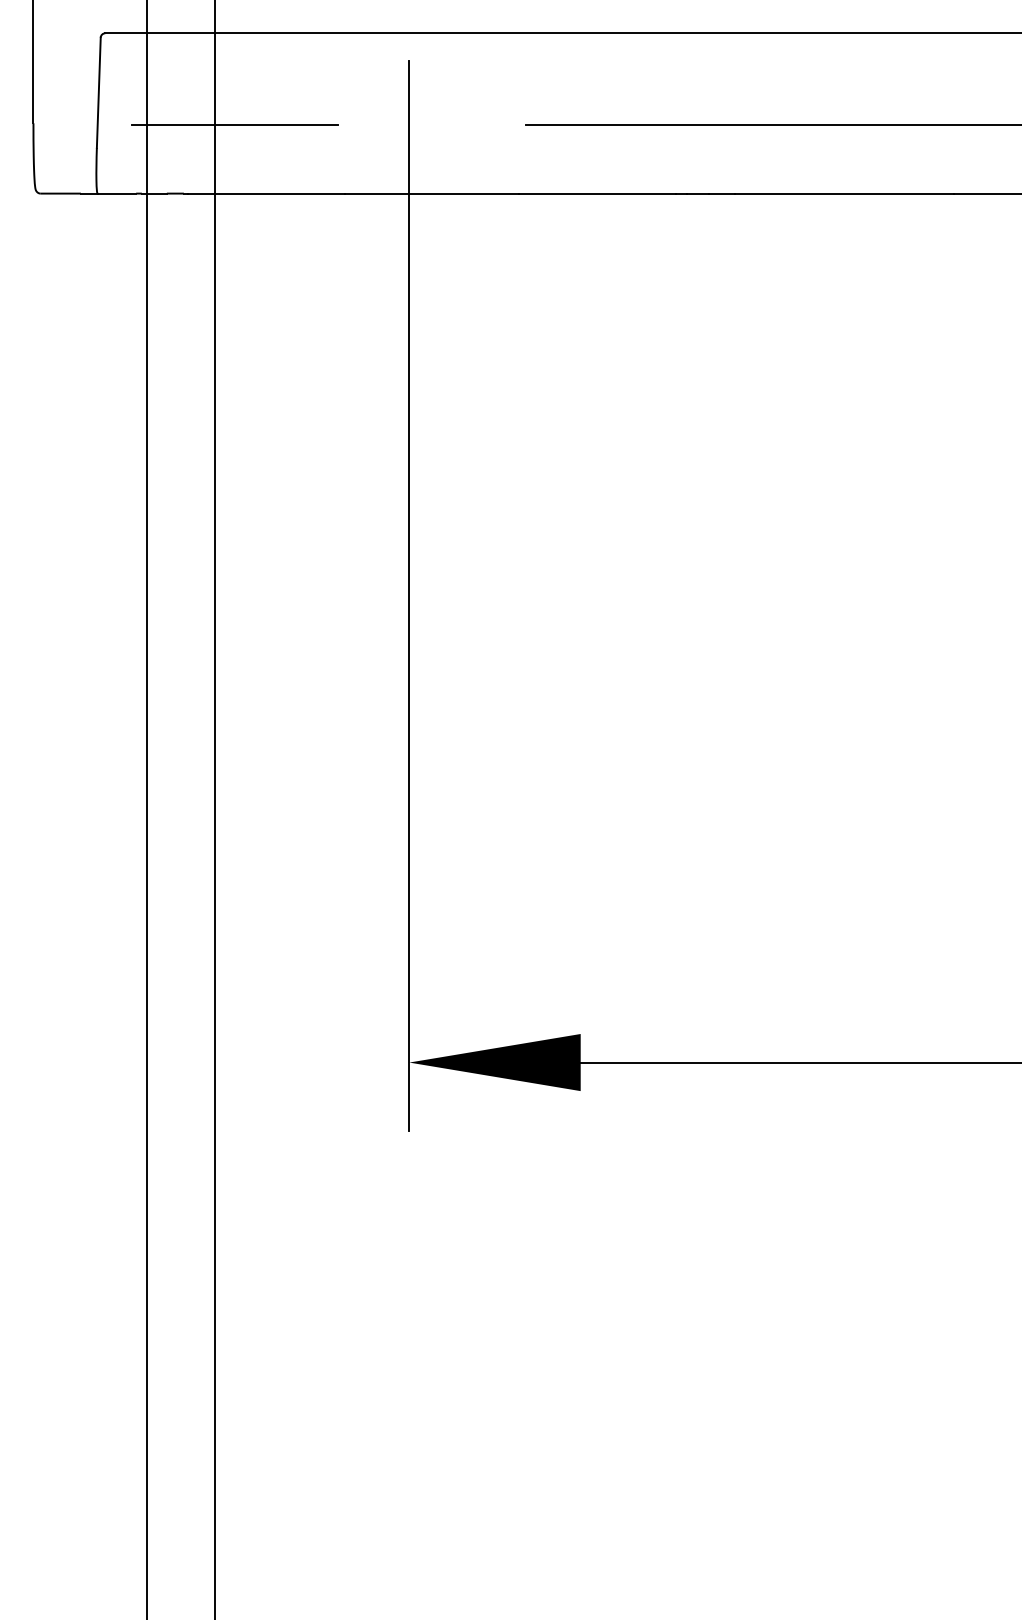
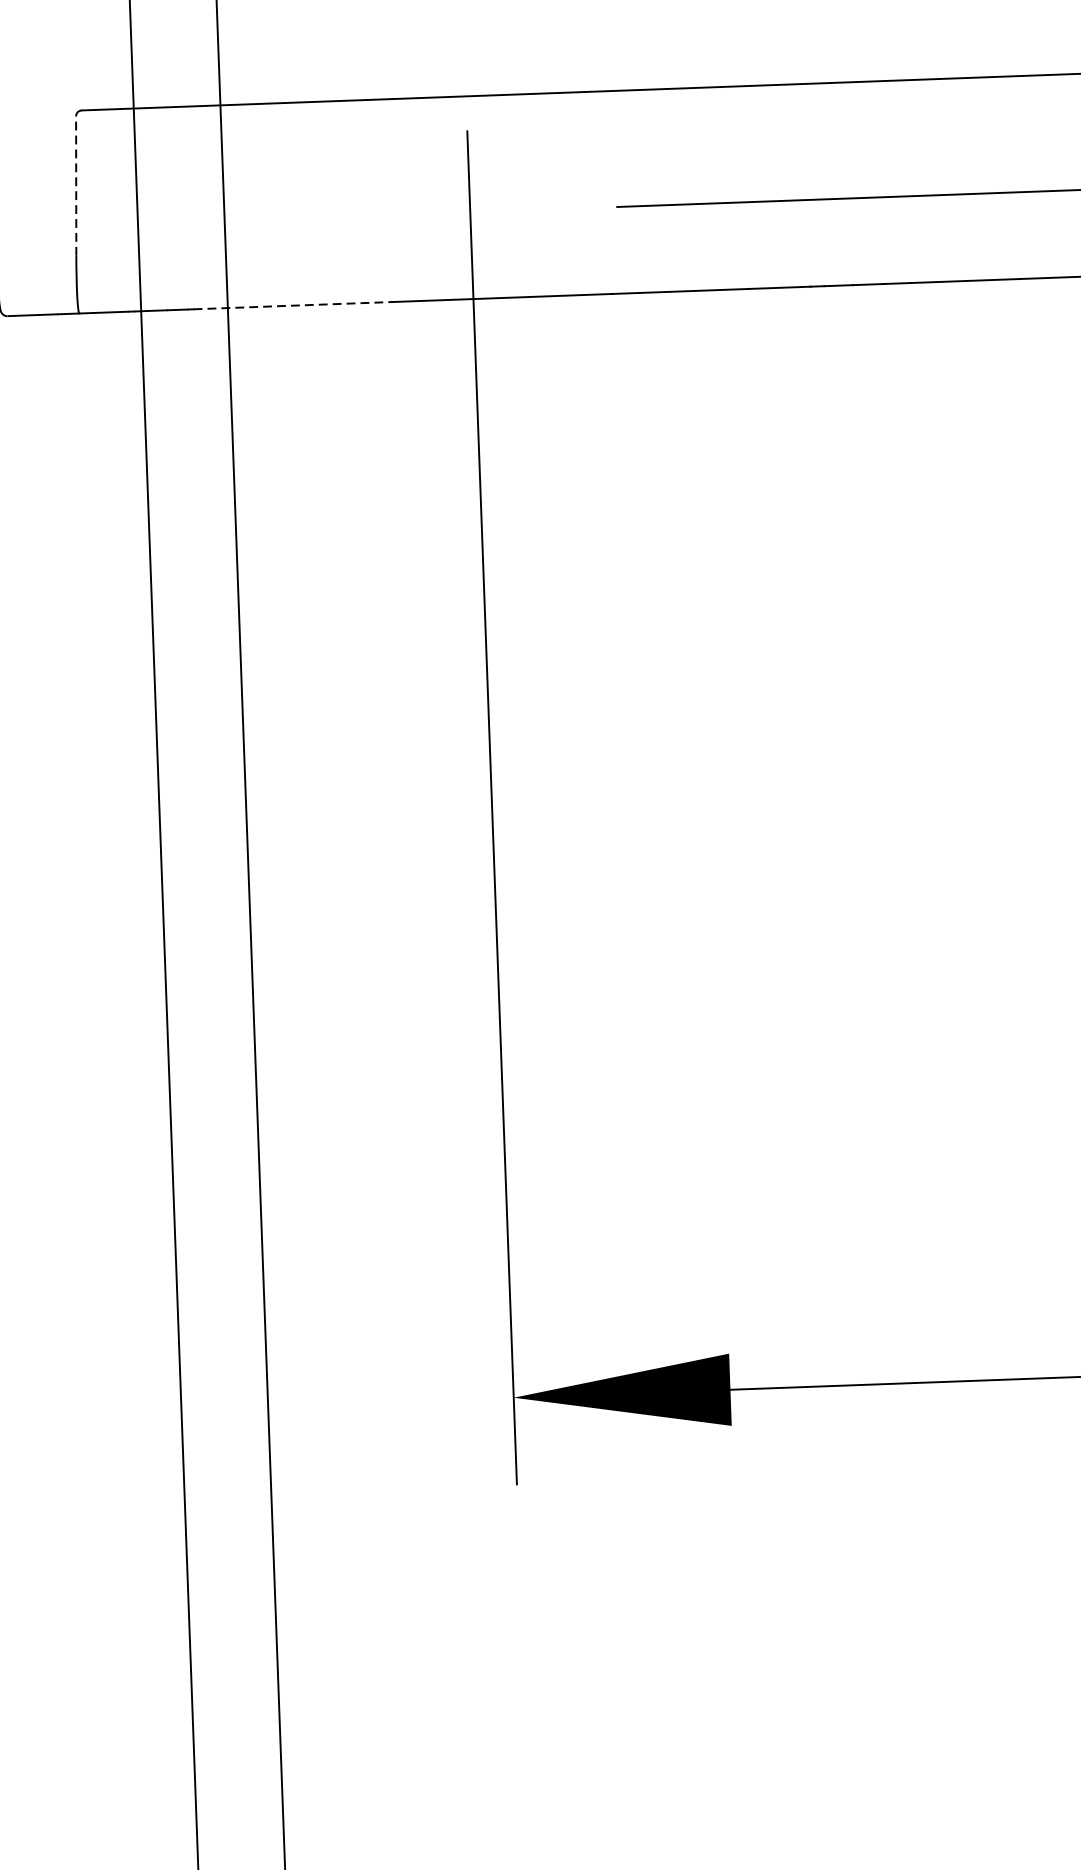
line: (98, 92) -> (75, 185), solid -> dashed
line: (234, 125) -> (249, 221), removed
line: (266, 193) -> (292, 305), solid -> dashed

